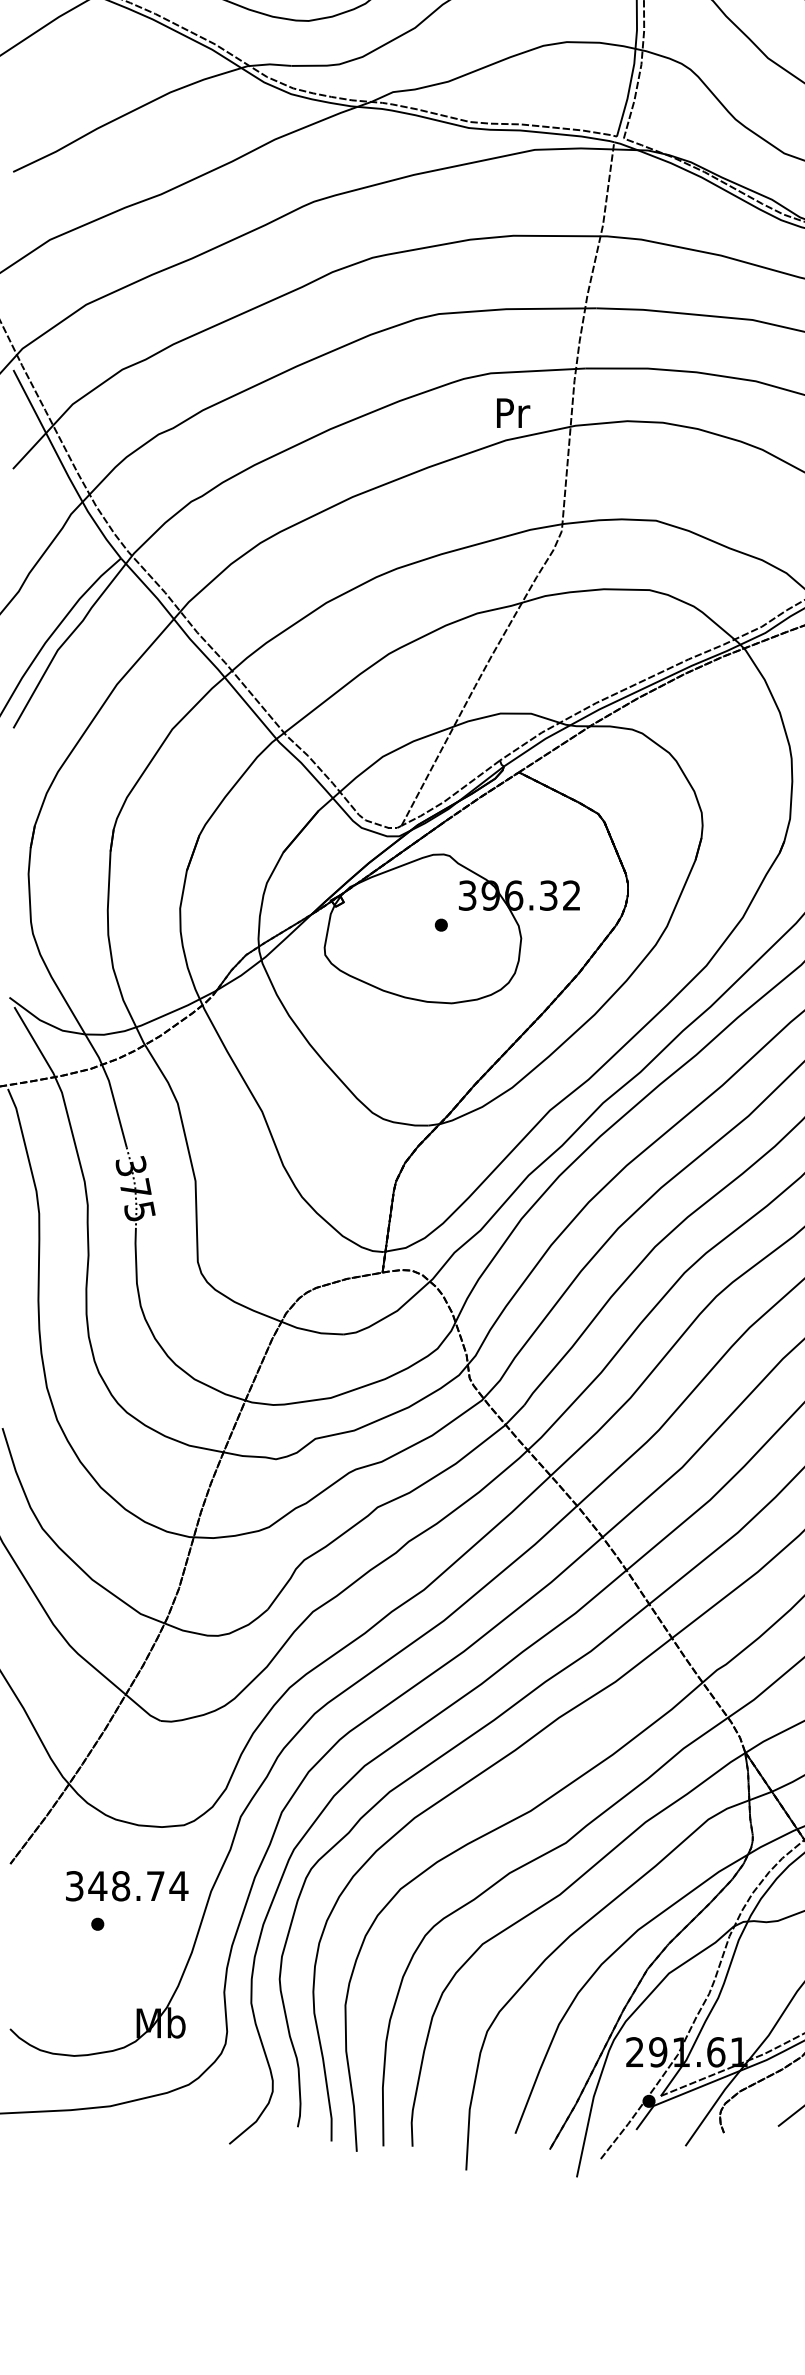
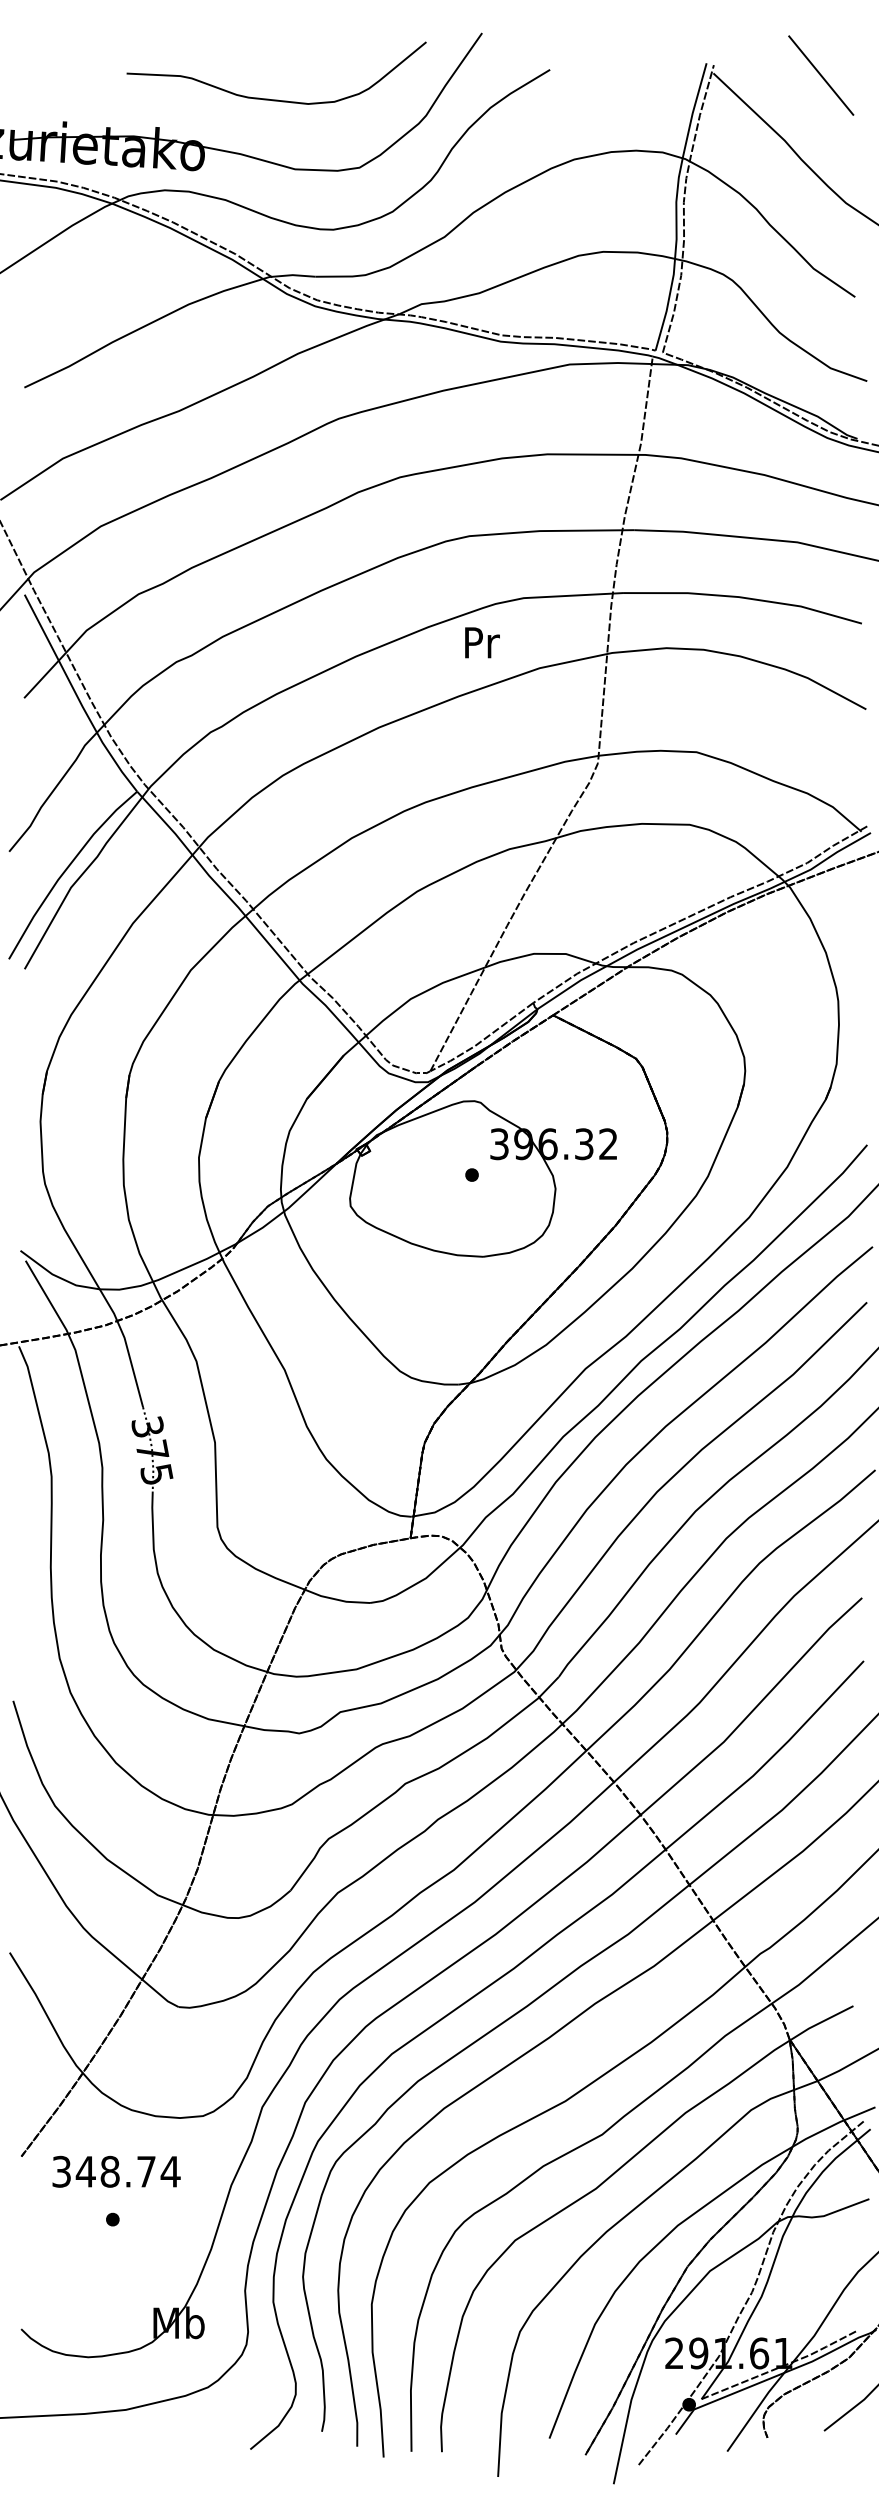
text: (513, 412) -> (482, 642), moved
text: (127, 1885) -> (116, 2171), moved

